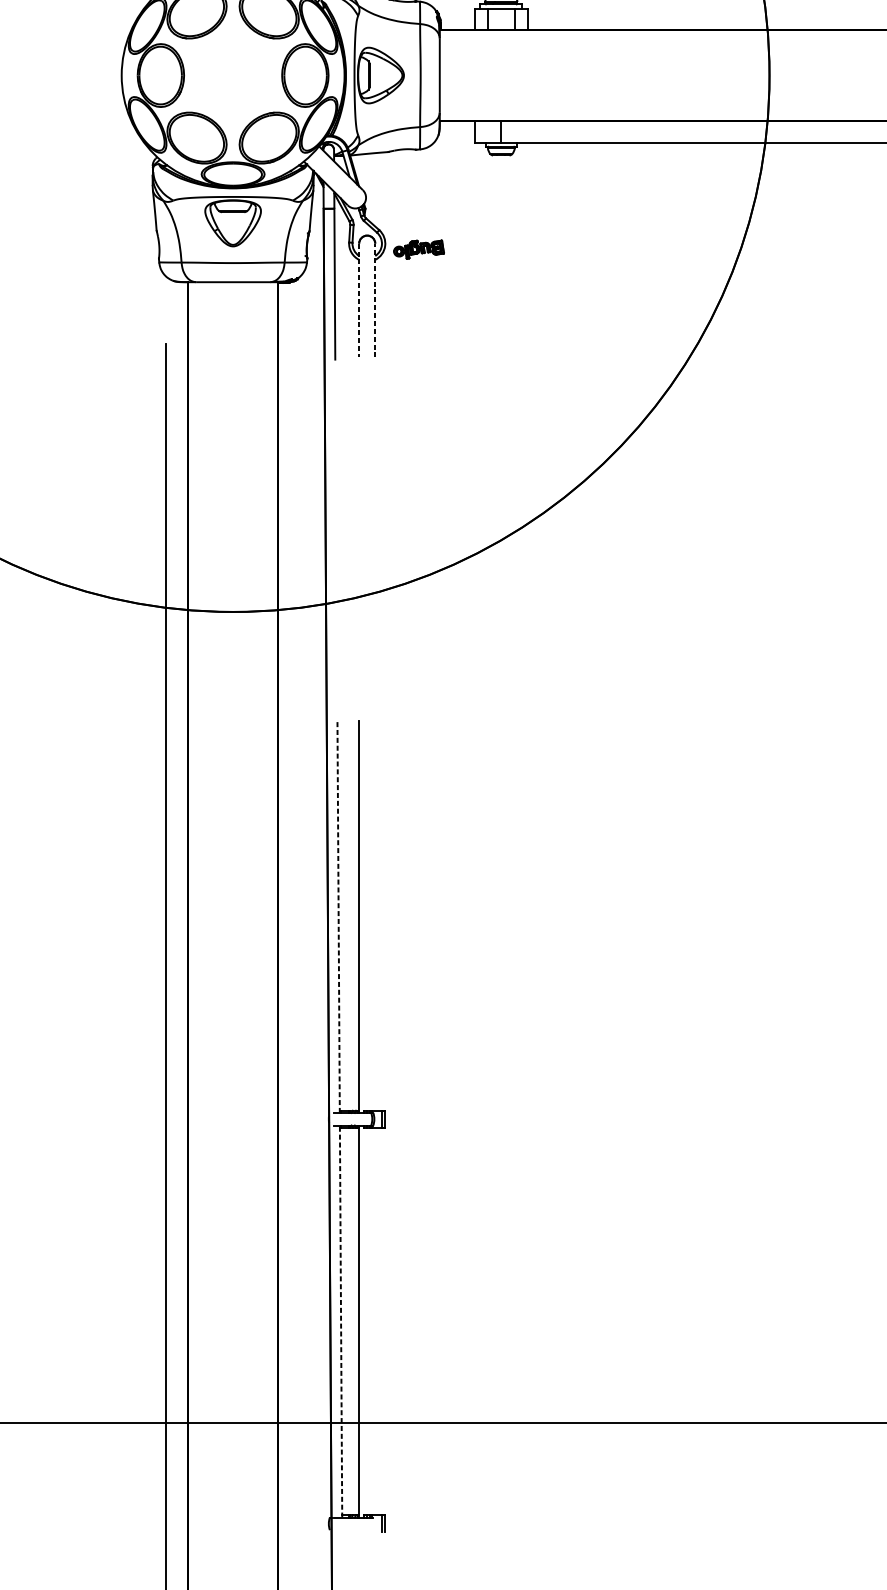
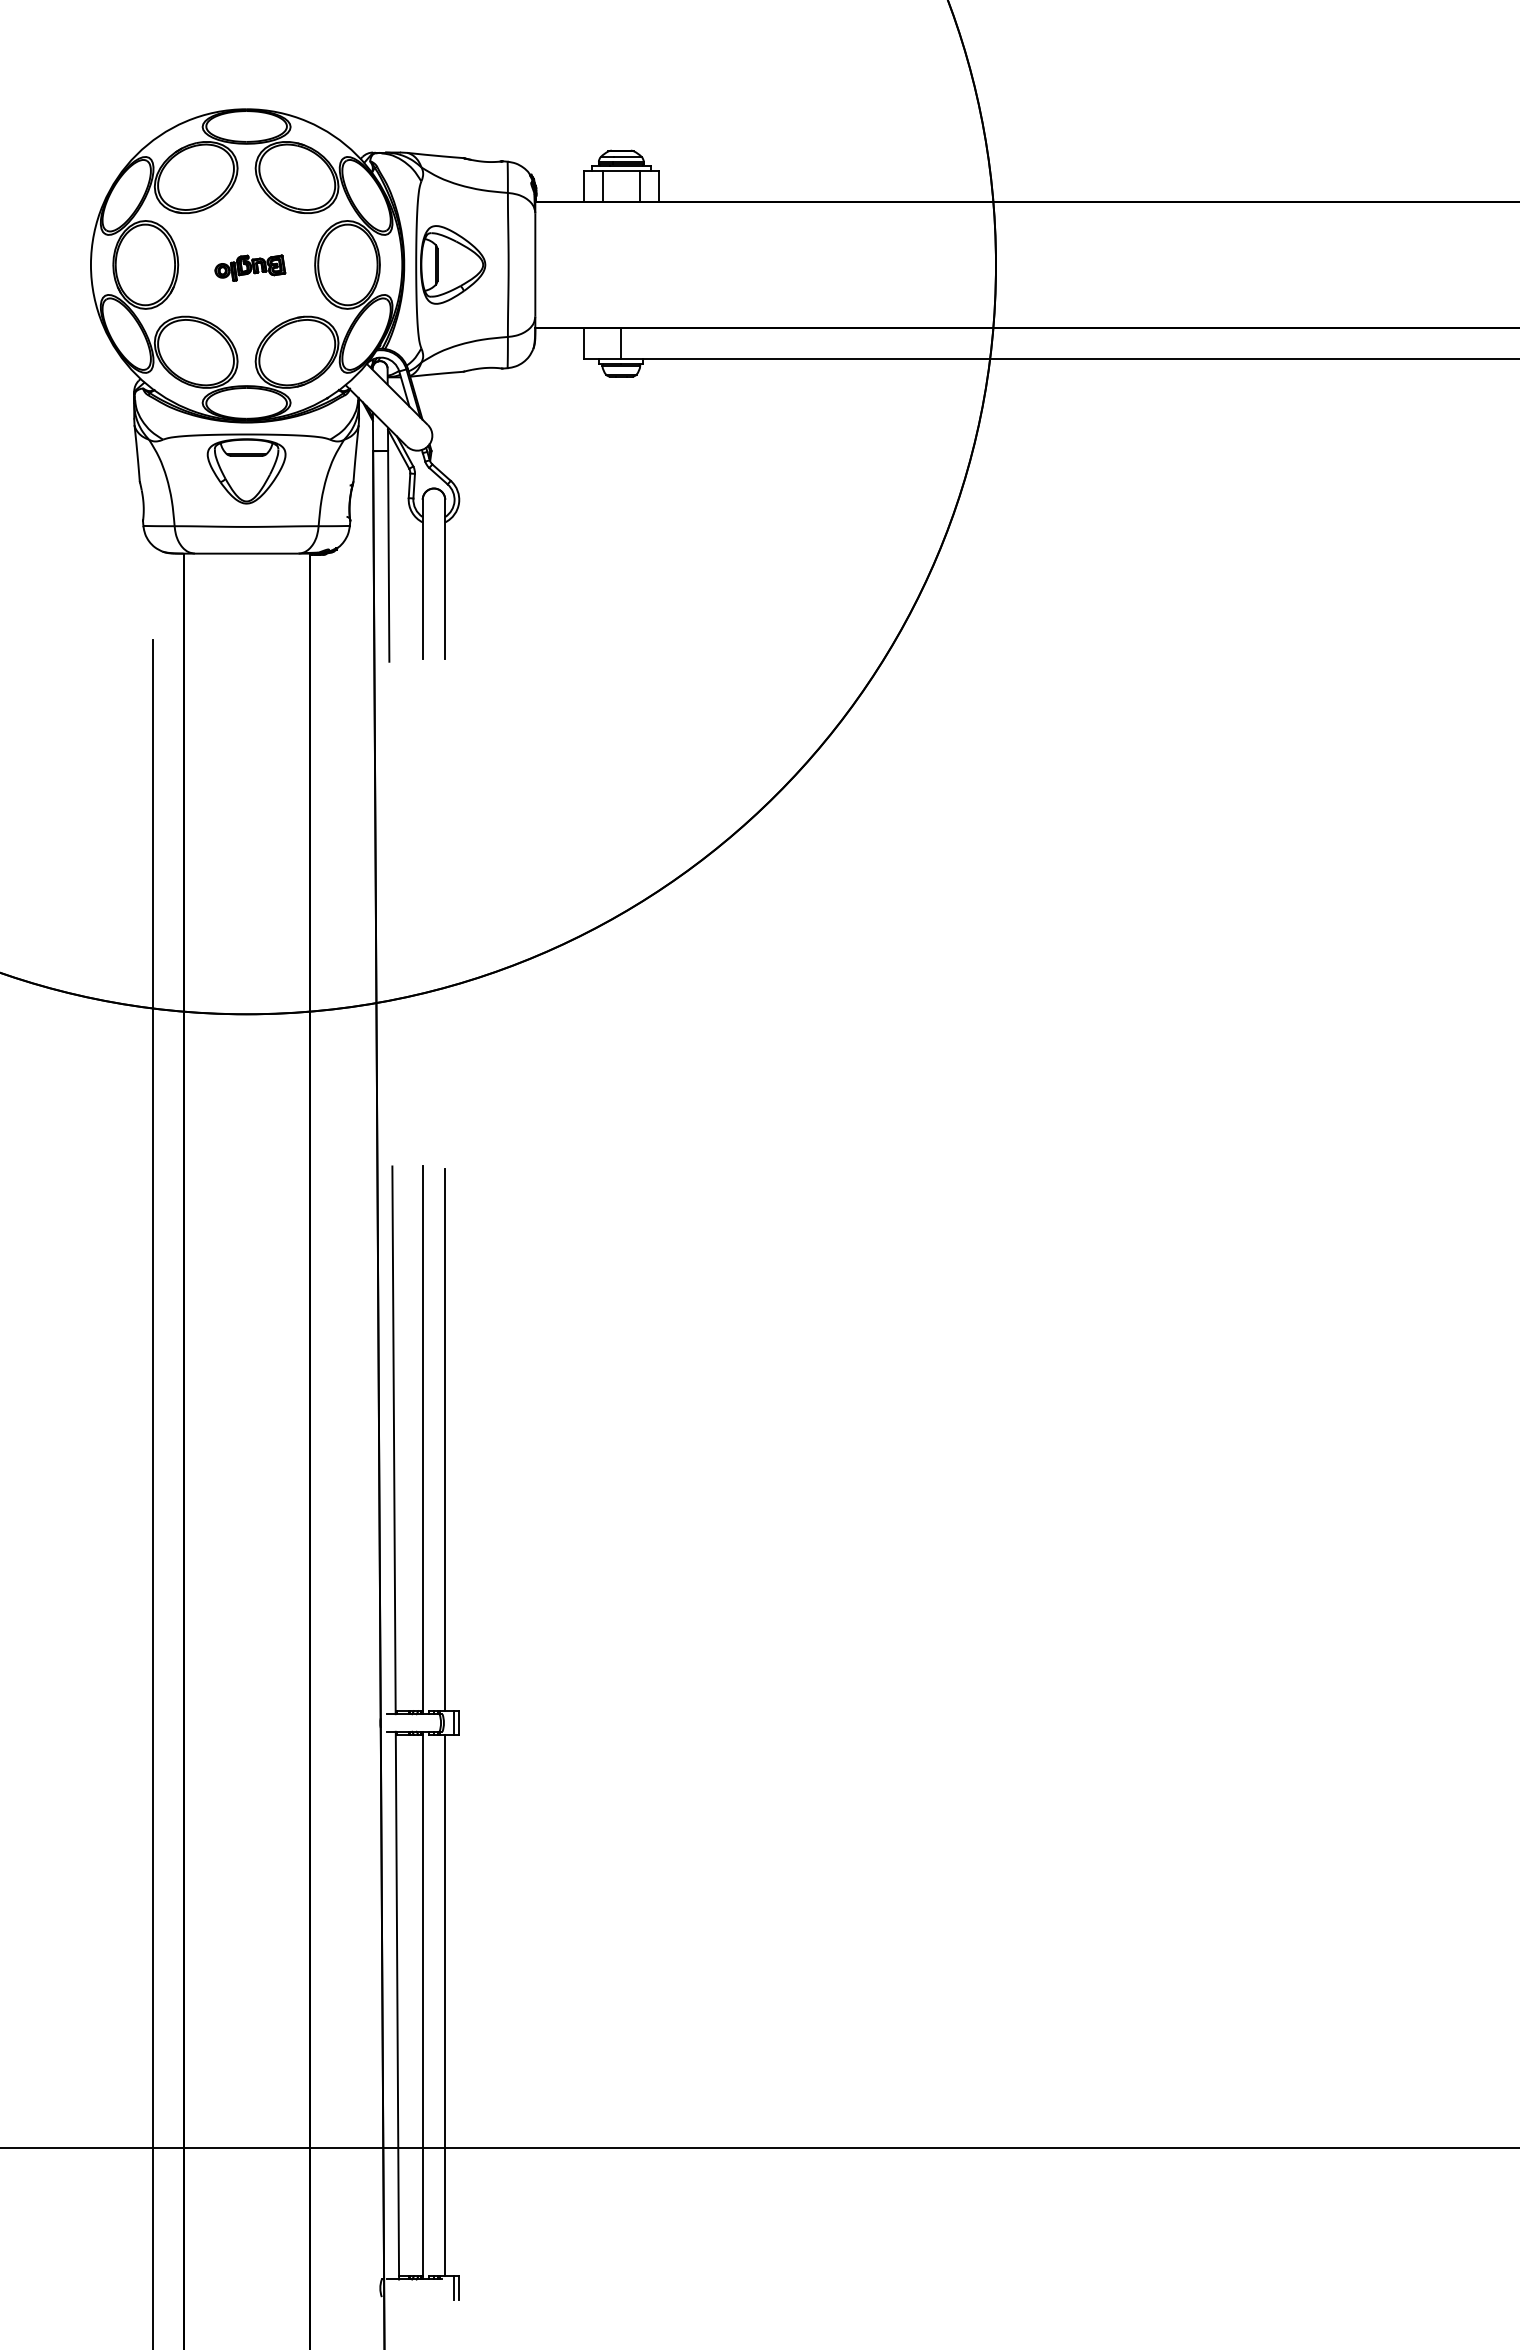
part: (419, 249) -> (250, 267), moved
line: (359, 300) -> (422, 579), dashed -> solid
line: (375, 300) -> (445, 578), dashed -> solid
line: (338, 917) -> (394, 1440), dashed -> solid
line: (375, 917) -> (445, 1440), added
line: (341, 1321) -> (397, 2005), dashed -> solid
line: (375, 1321) -> (445, 2005), added

